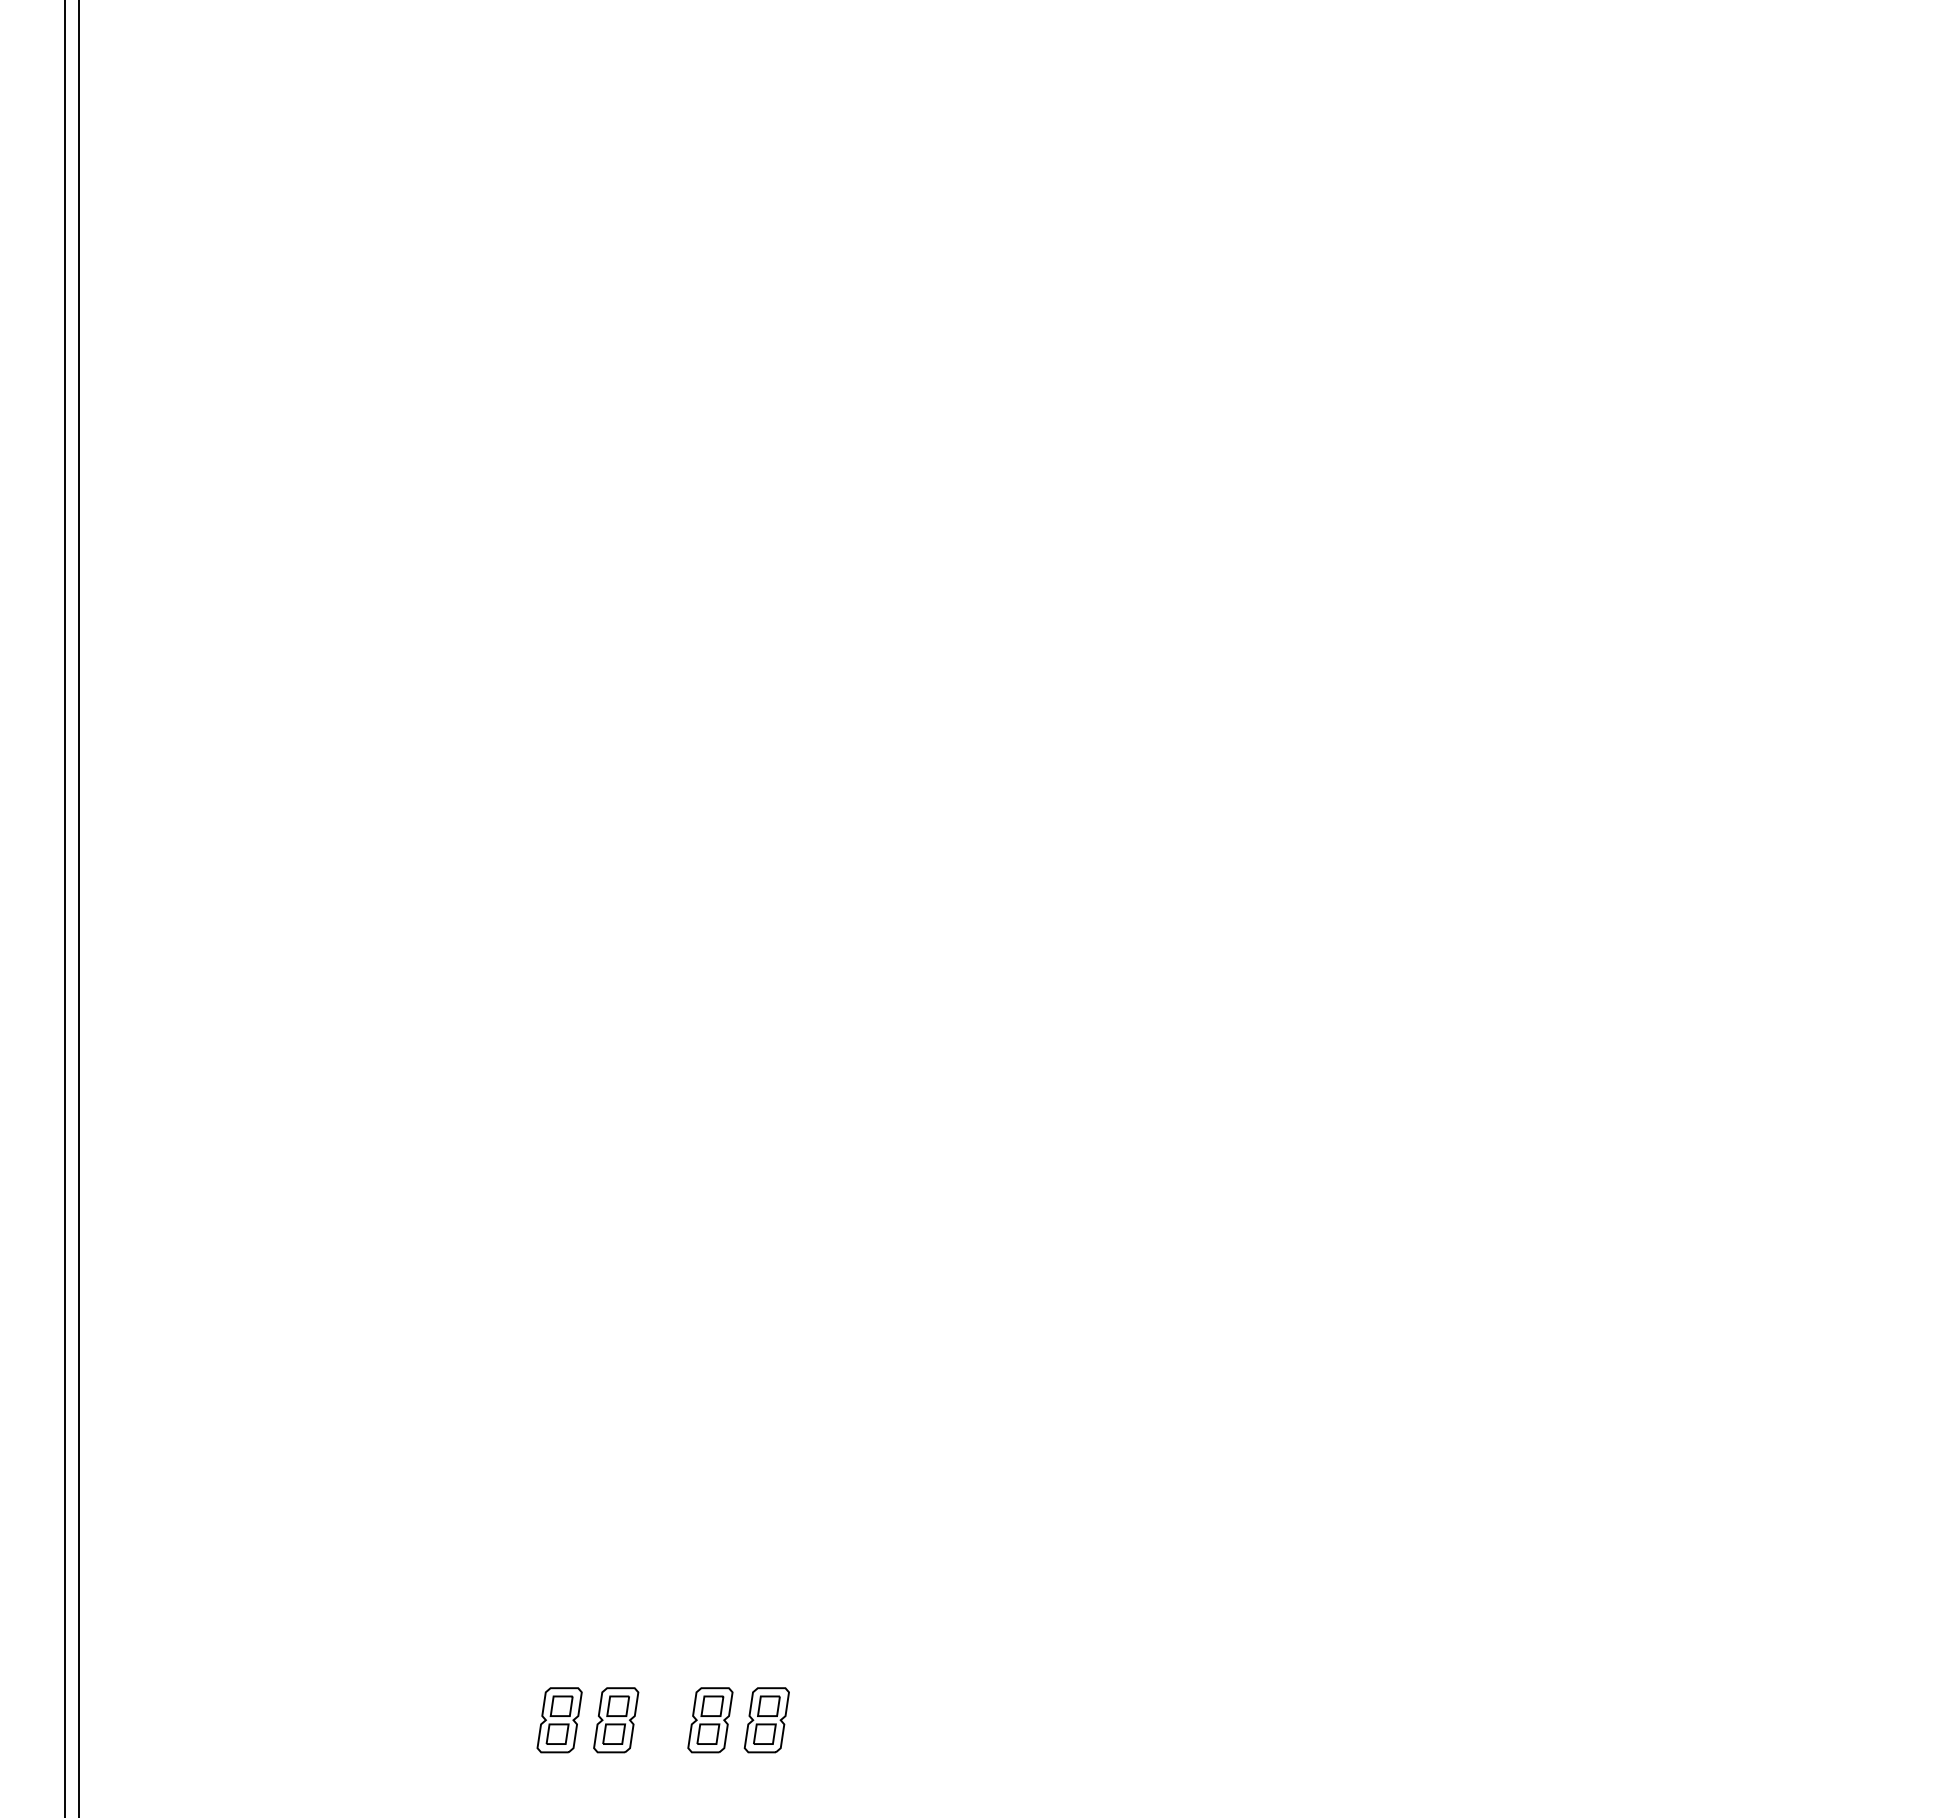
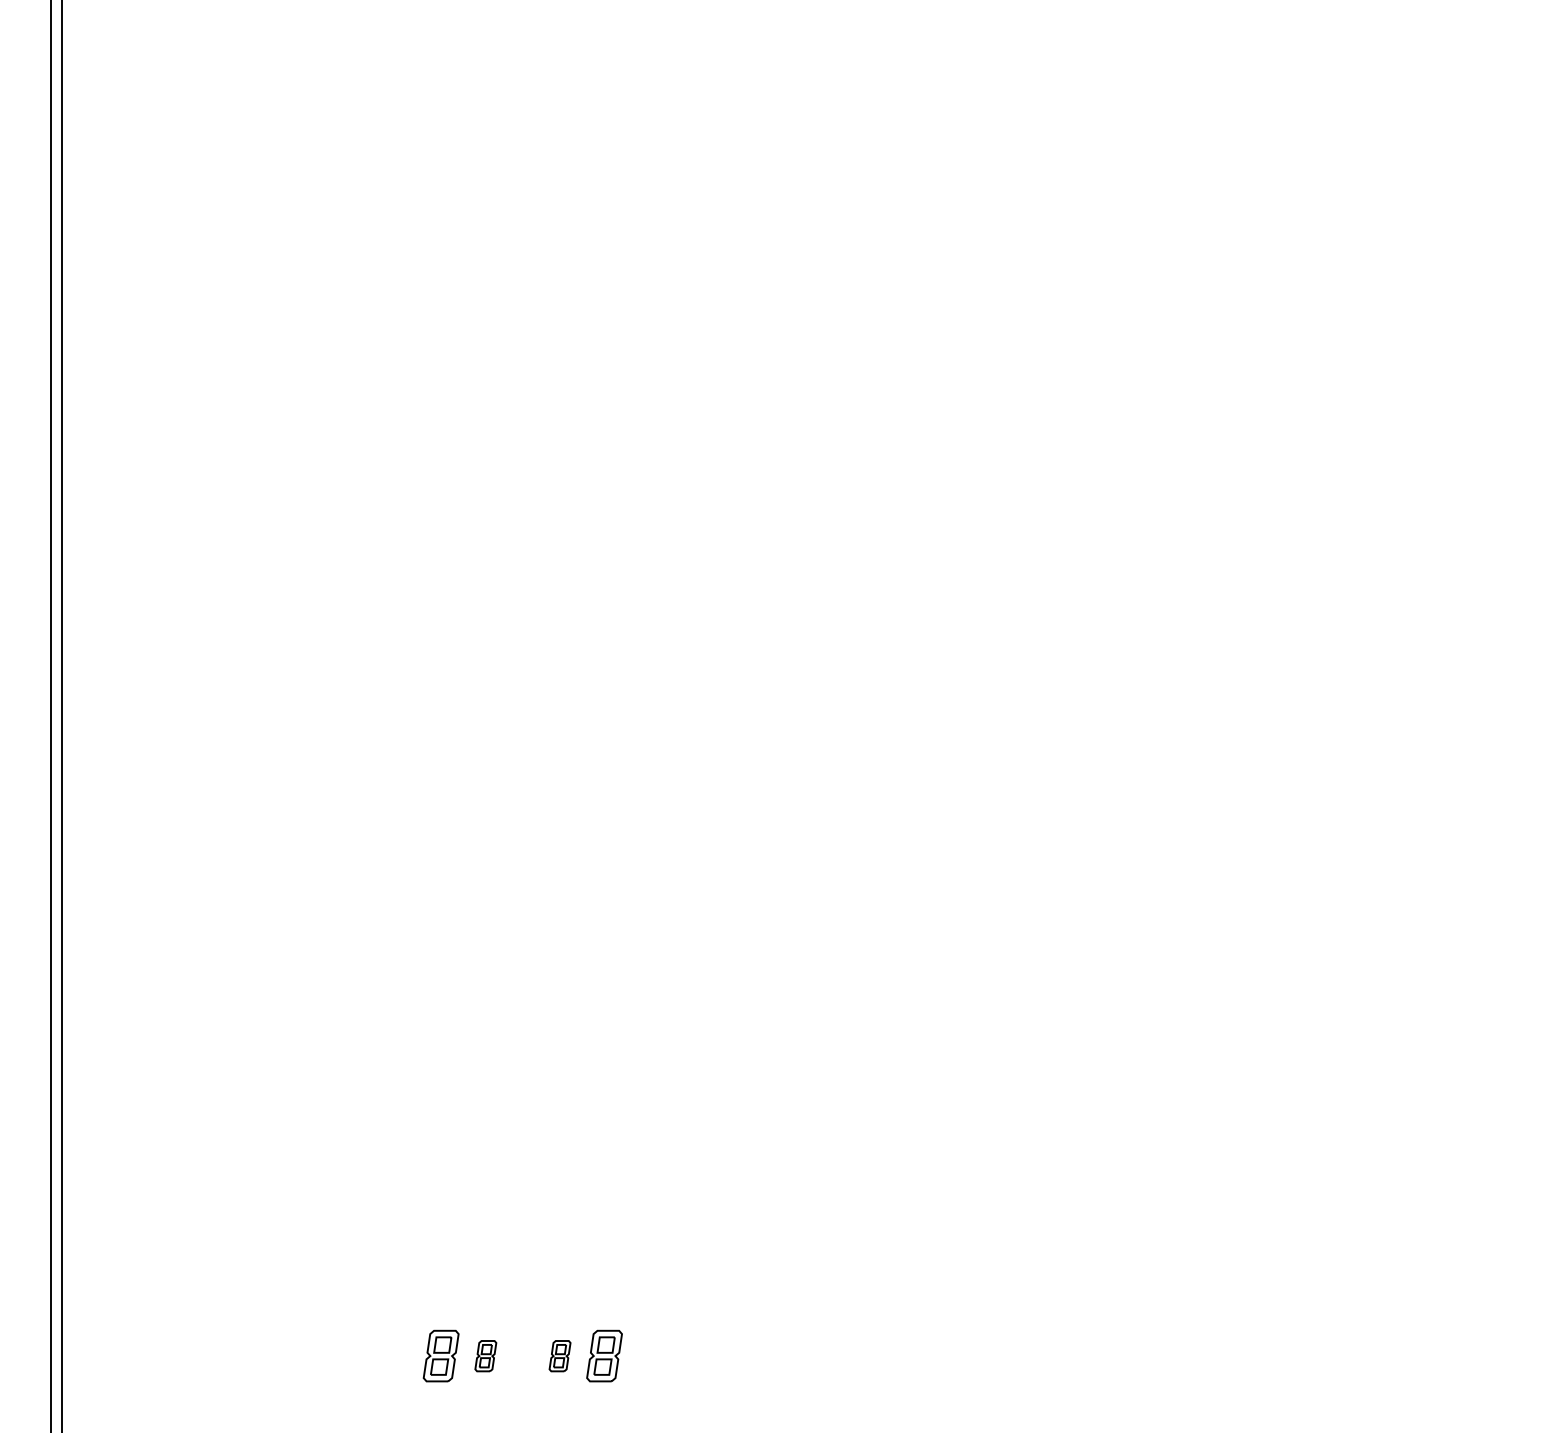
part: (616, 1720) -> (485, 1356), size x0.6
part: (710, 1720) -> (560, 1356), size x0.6

